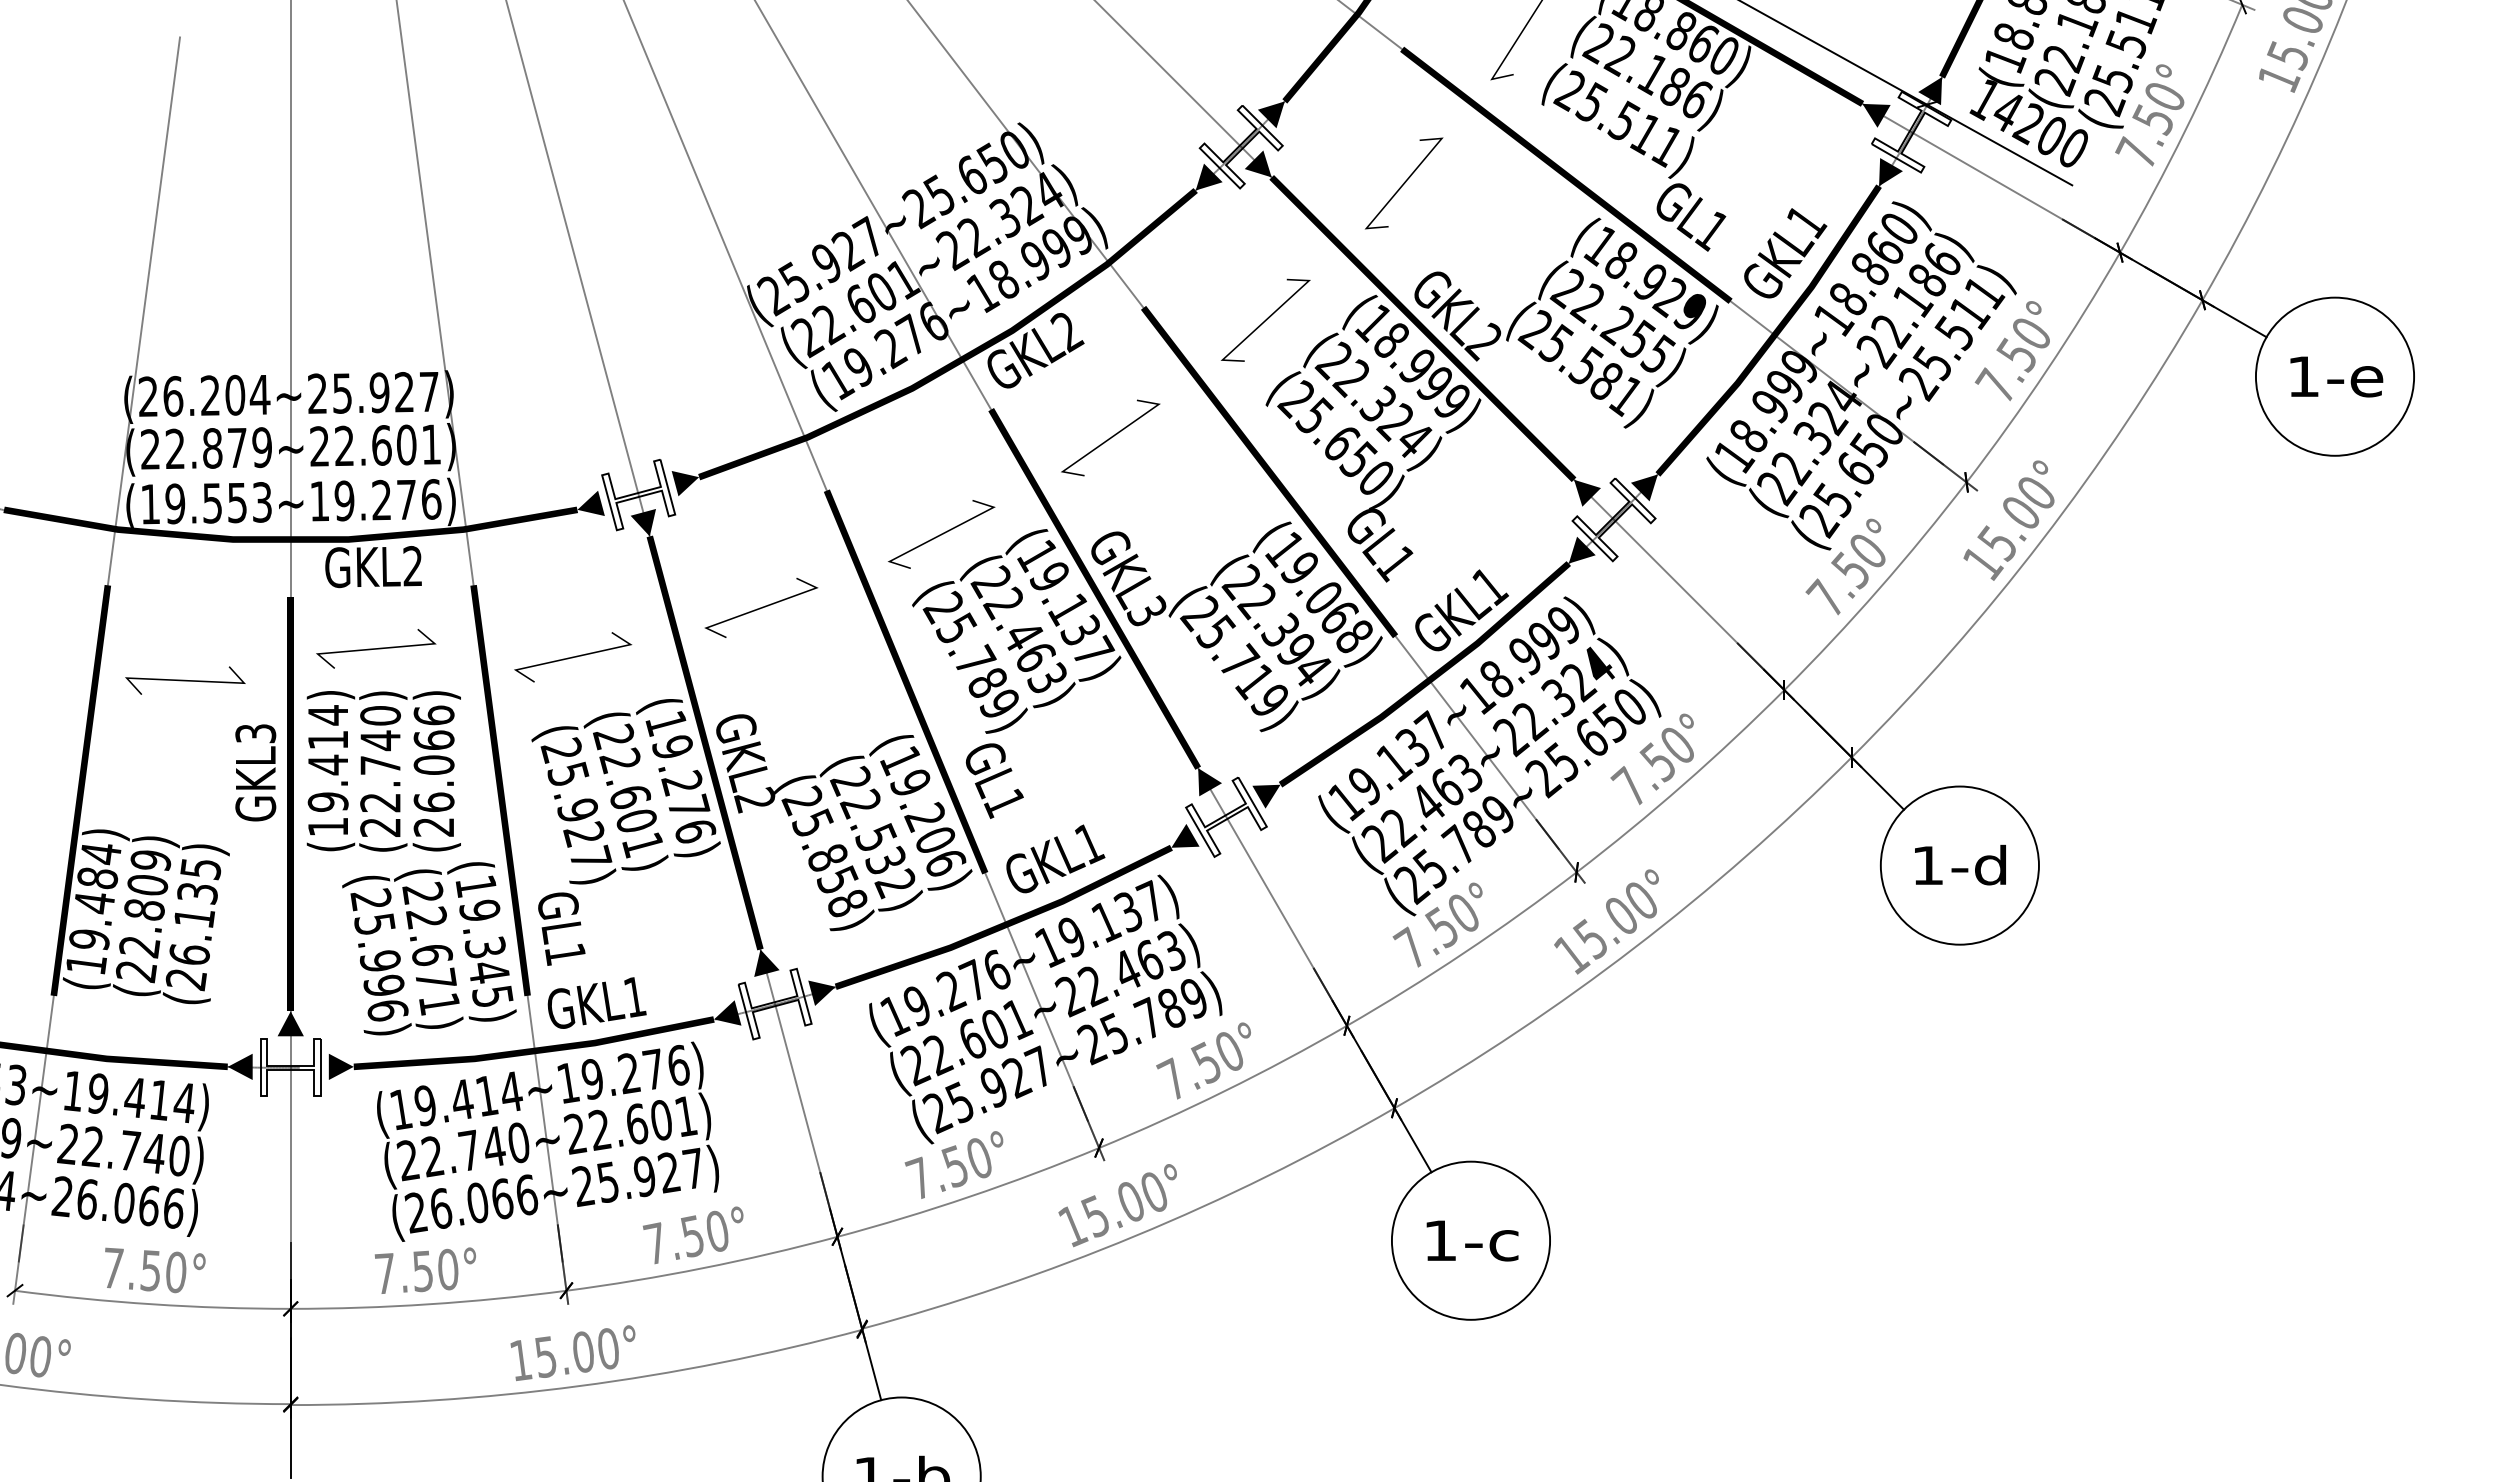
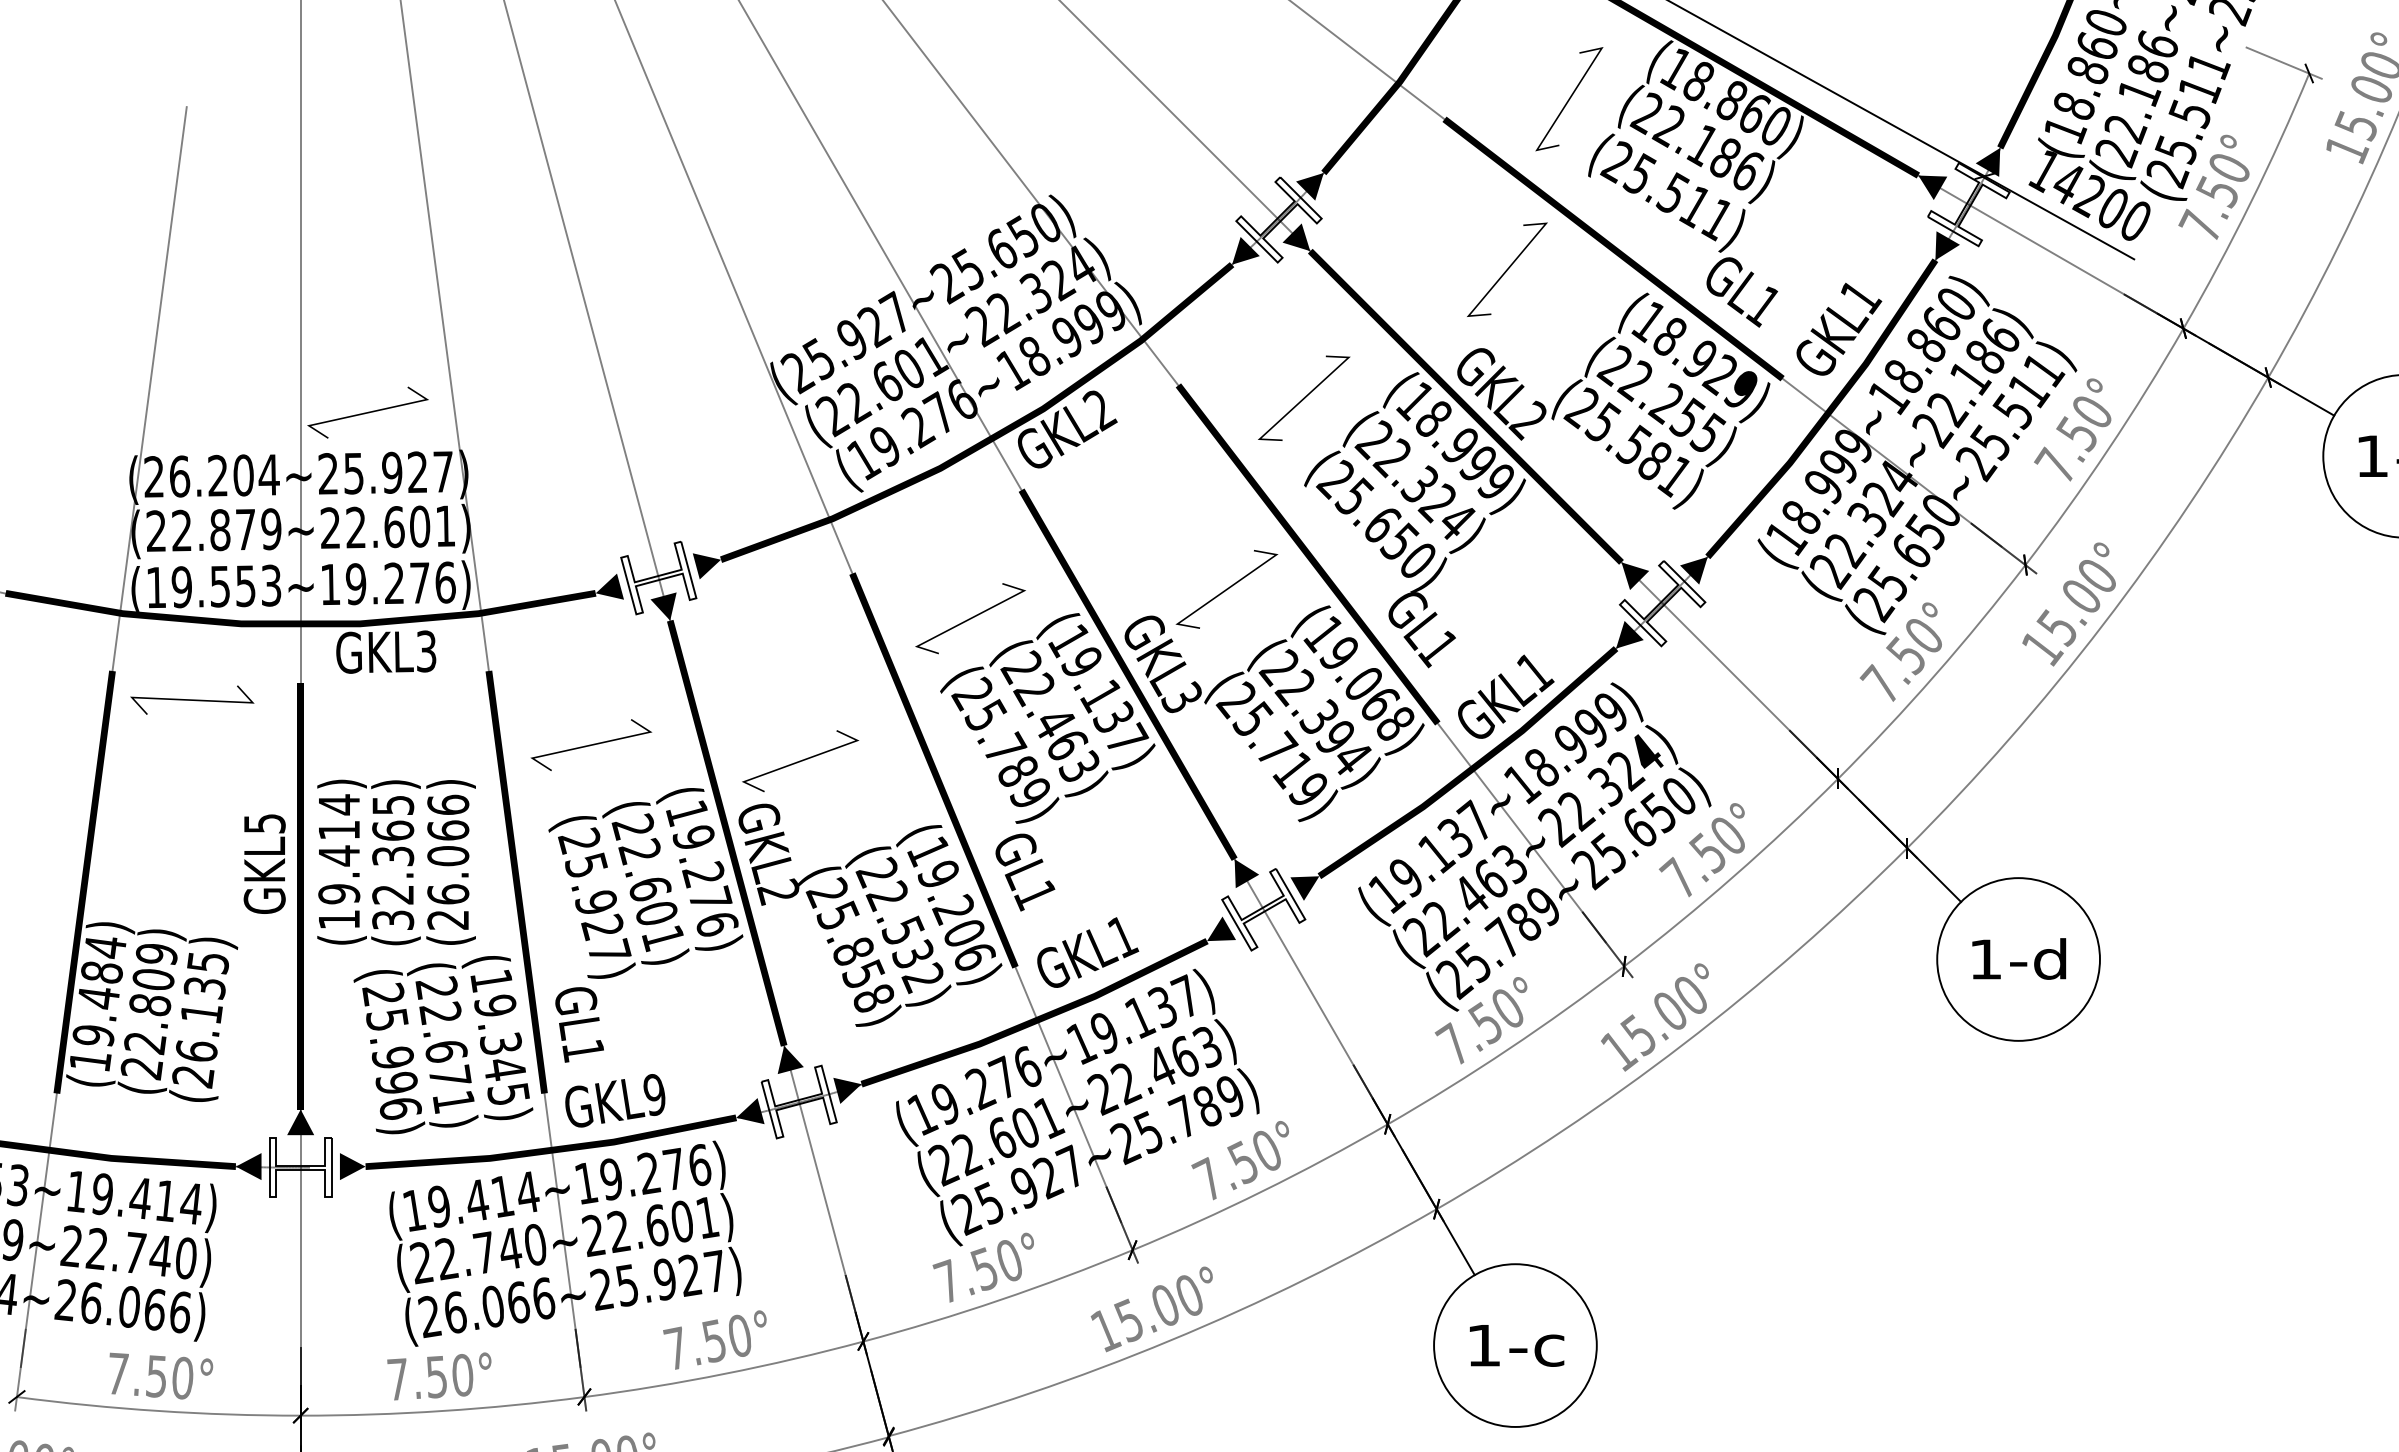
line: (1404, 183) -> (1507, 269), moved
line: (356, 334) -> (368, 412), added
line: (1110, 437) -> (1226, 588), moved
text: (412, 566) -> (426, 651), GKL2 -> GKL3
line: (761, 607) -> (800, 760), moved
line: (376, 648) -> (388, 736), removed
line: (185, 680) -> (192, 700), moved
text: (255, 733) -> (264, 823), GKL3 -> GKL5
text: (380, 771) -> (393, 862), (22.740) -> (32.365)
text: (634, 996) -> (654, 1094), GKL1 -> GKL9

